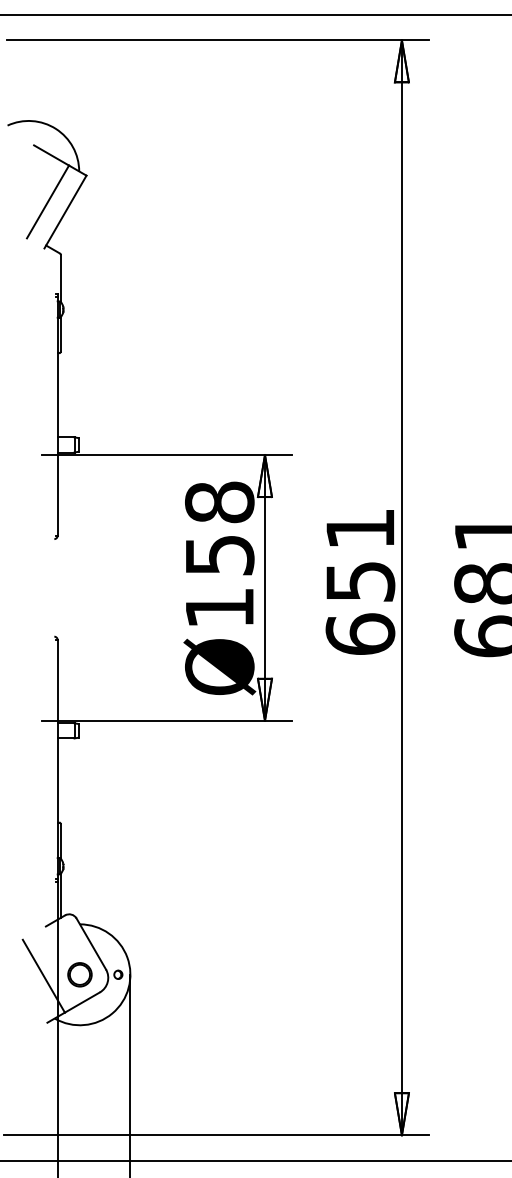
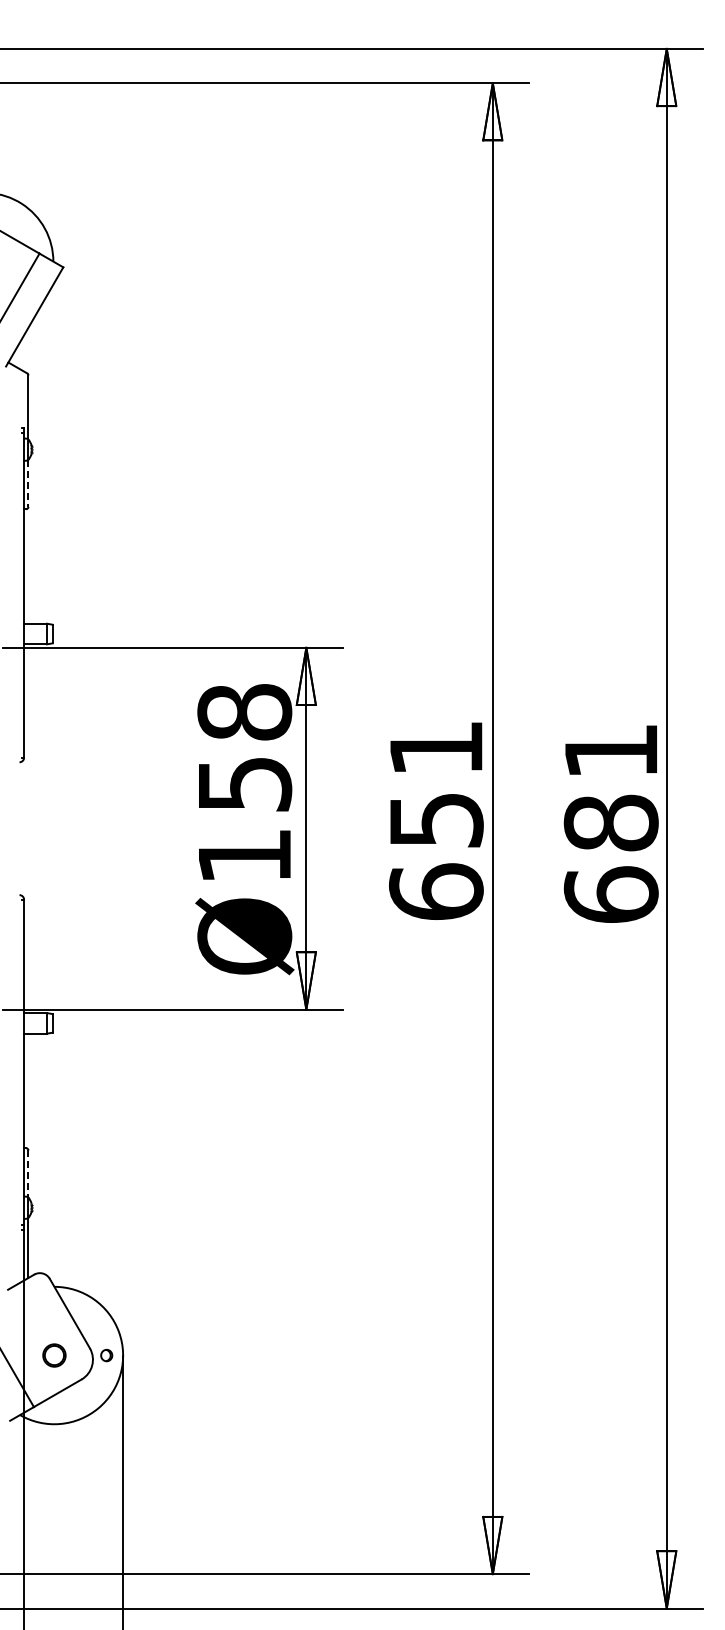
line: (60, 334) -> (28, 483), solid -> dashed
line: (60, 841) -> (28, 1174), solid -> dashed
part: (80, 974) -> (54, 1355), size x0.7

